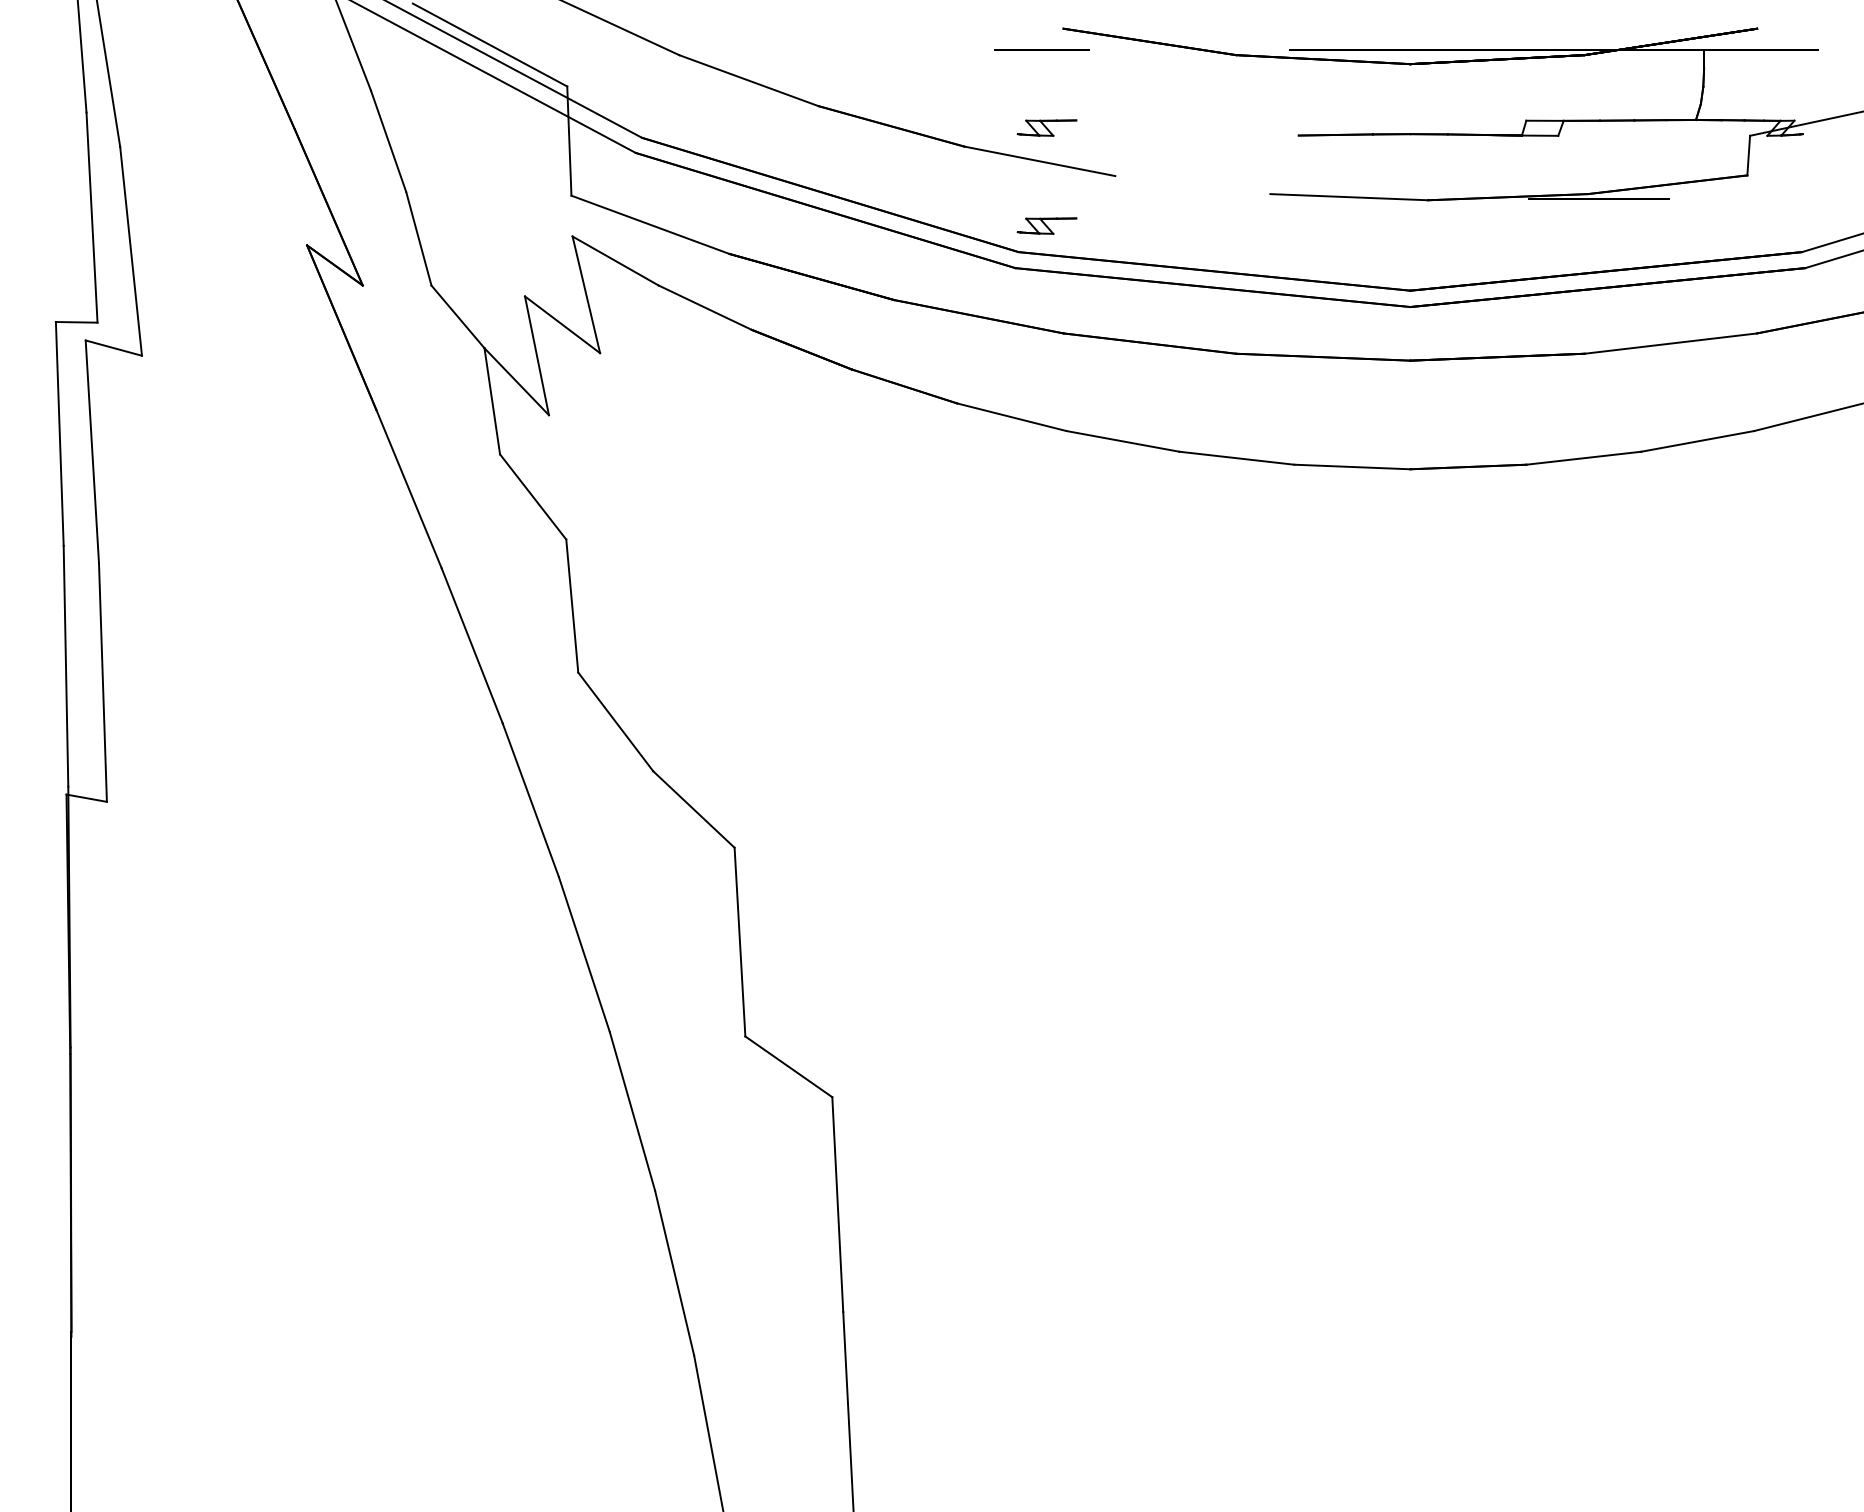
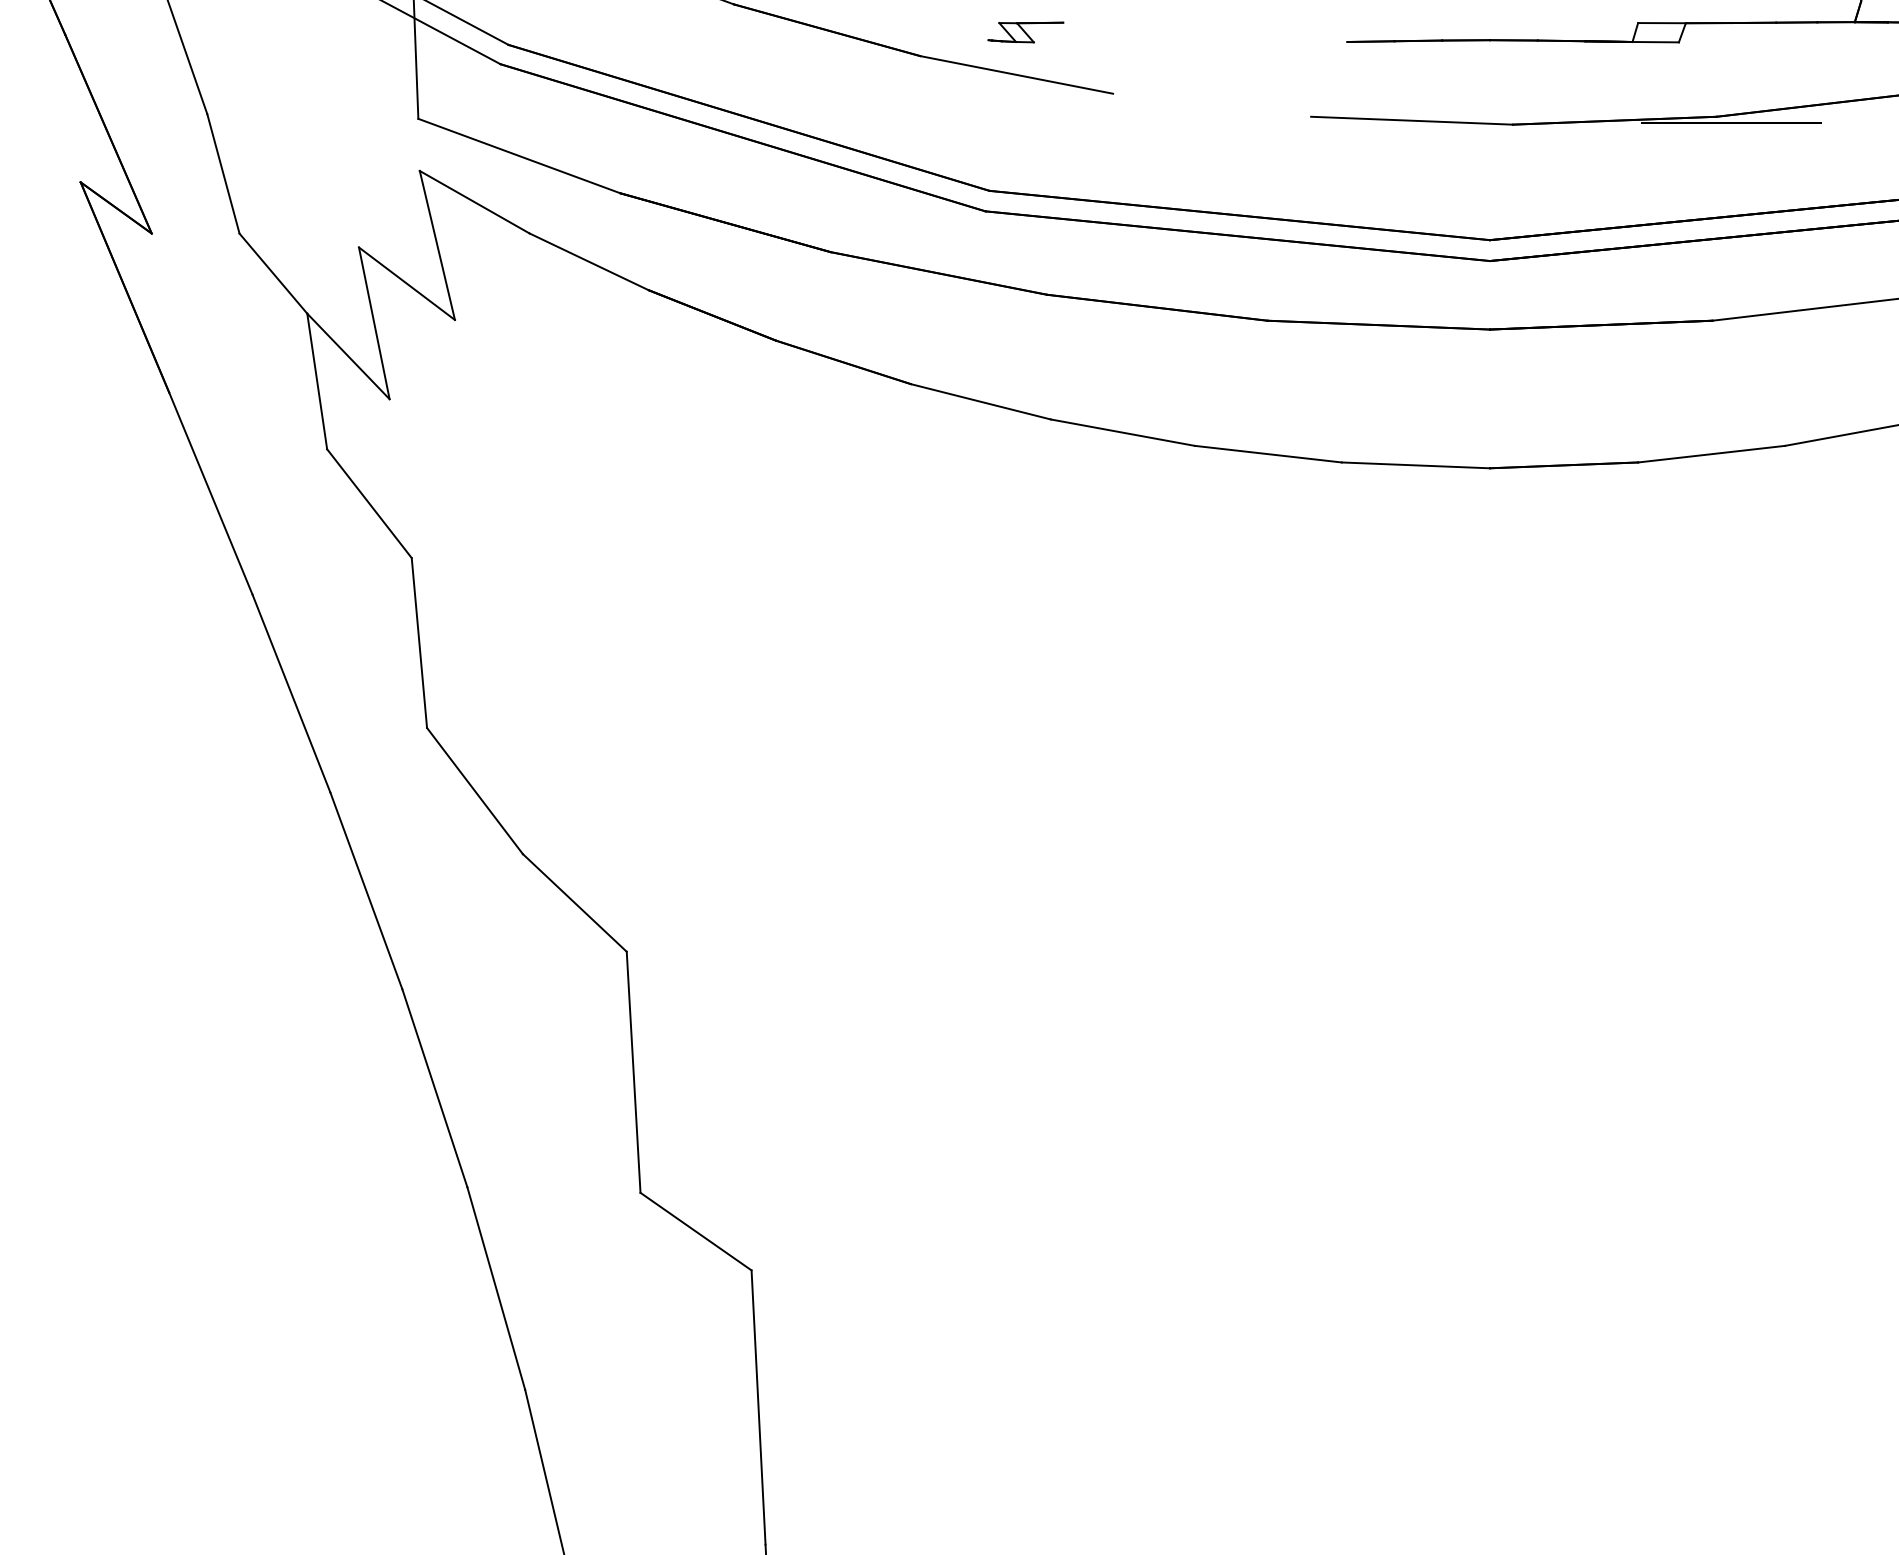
part: (1046, 225) -> (1025, 156), removed

